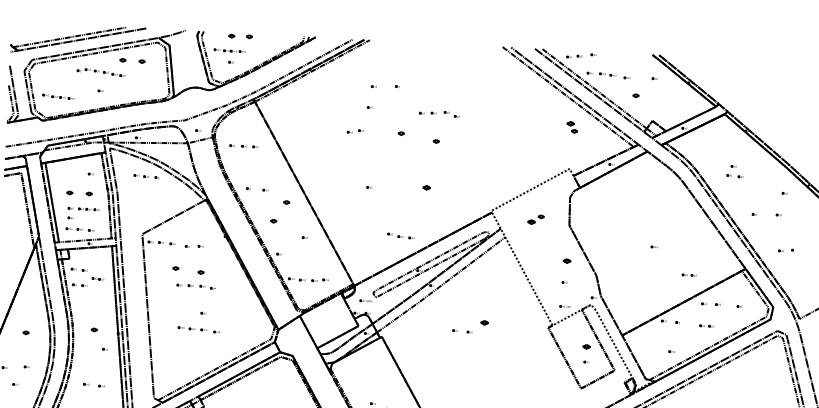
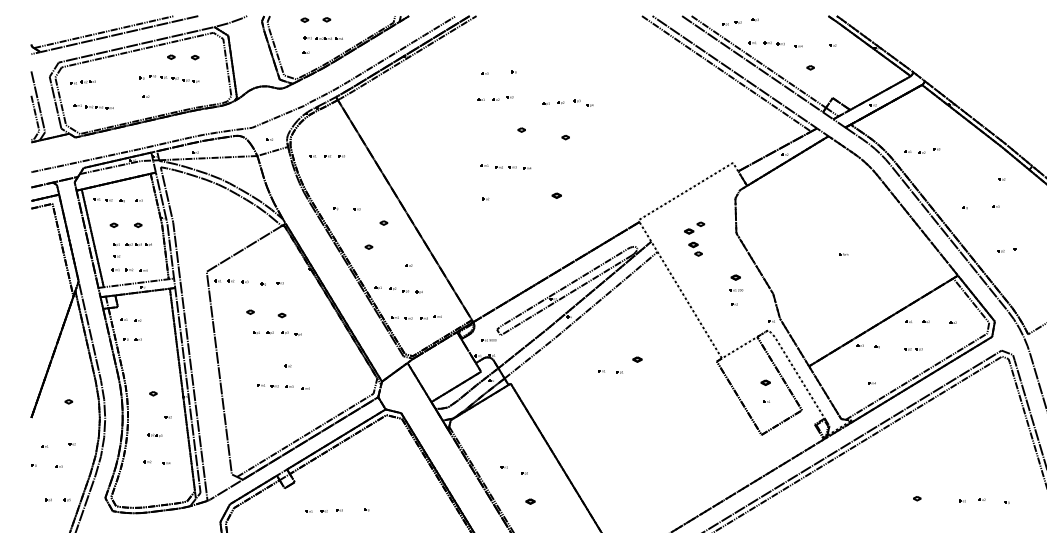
part: (229, 50) -> (322, 37), moved
part: (101, 72) -> (169, 78), moved
part: (50, 76) -> (82, 82), added
part: (572, 126) -> (695, 248), moved
part: (355, 131) -> (502, 98), moved
part: (386, 162) -> (505, 166), added
part: (734, 175) -> (914, 151), moved
part: (145, 176) -> (108, 200), moved
part: (400, 236) -> (405, 290), moved
line: (687, 275) -> (886, 287), removed
part: (97, 279) -> (154, 435), moved
line: (565, 306) -> (736, 290), moved

